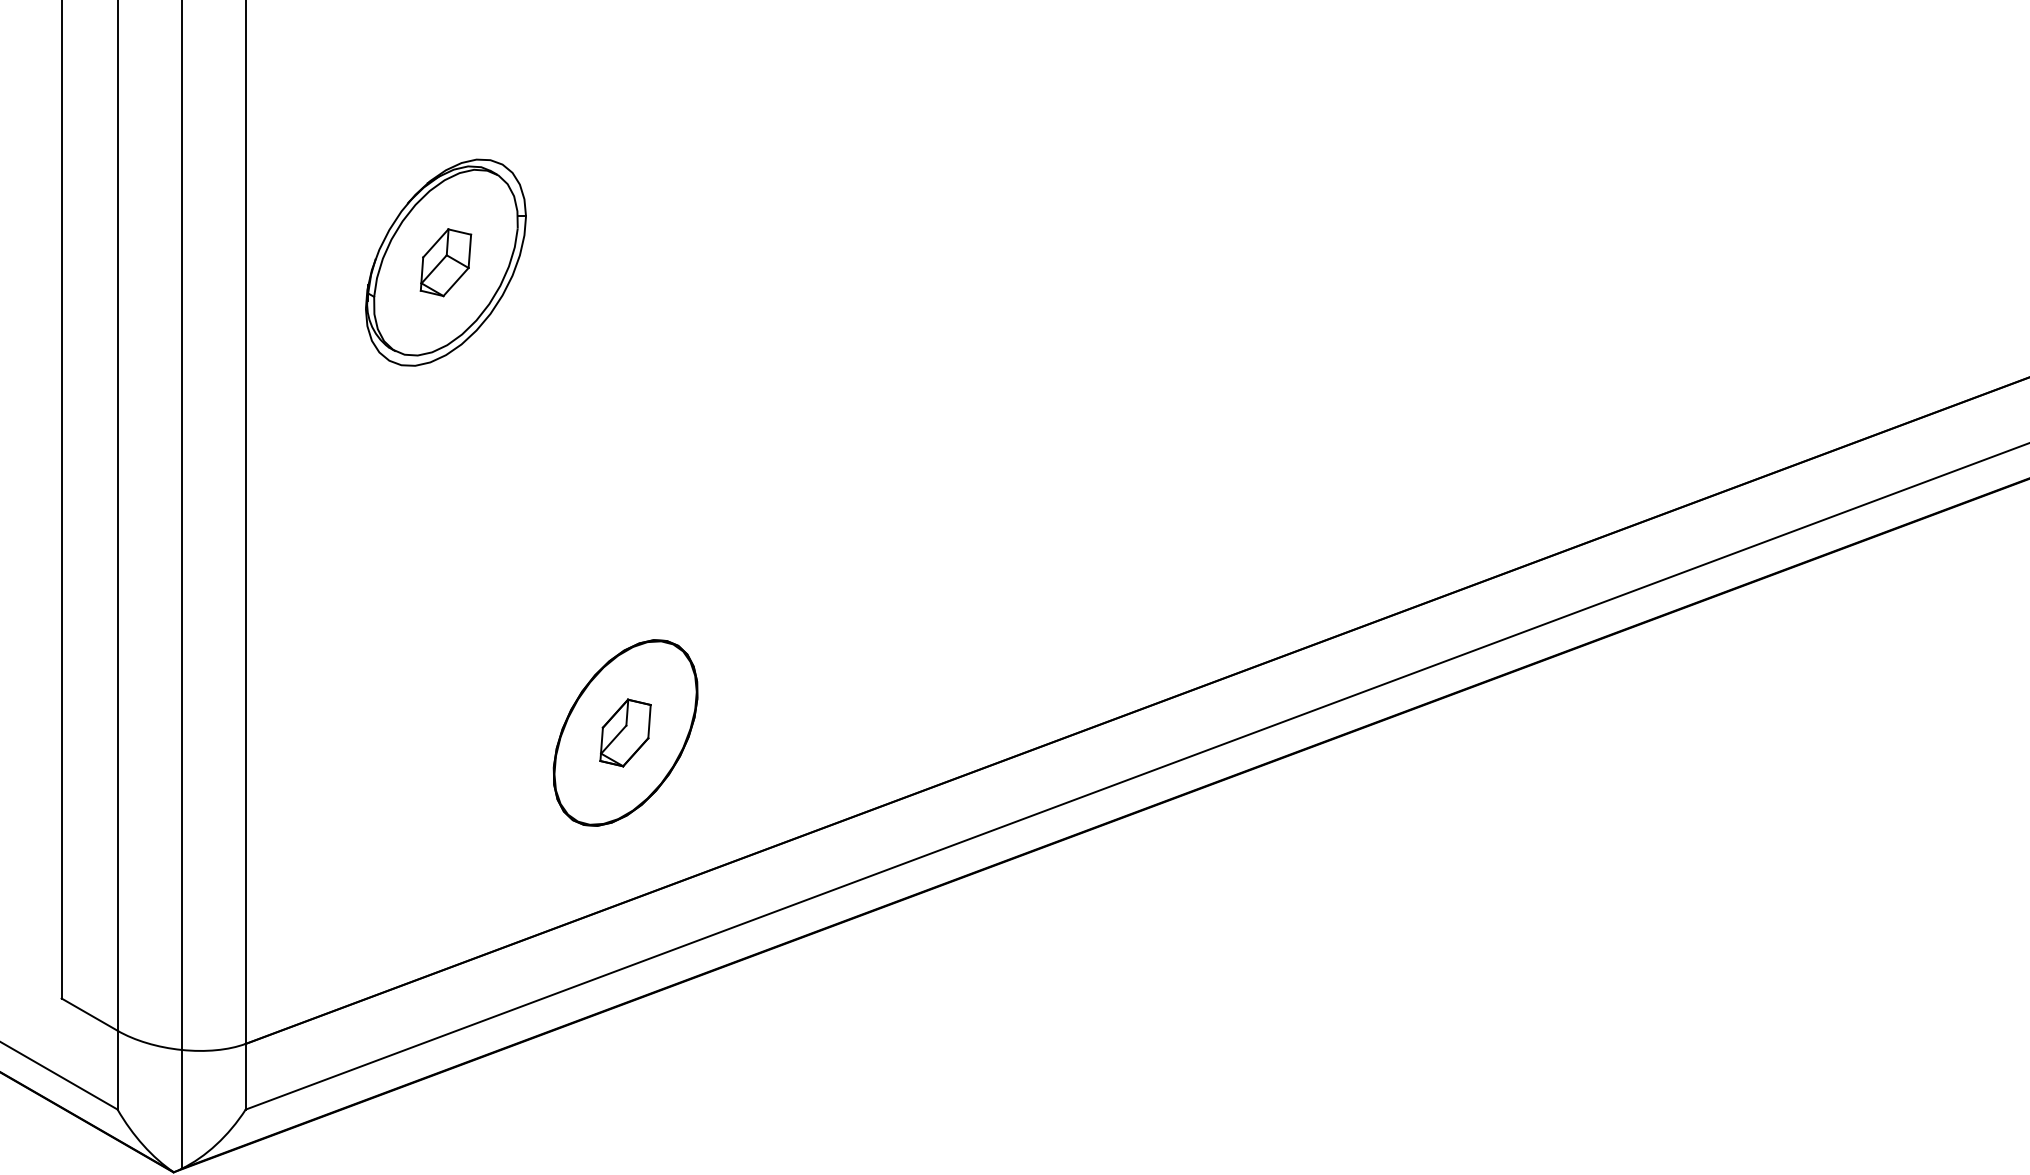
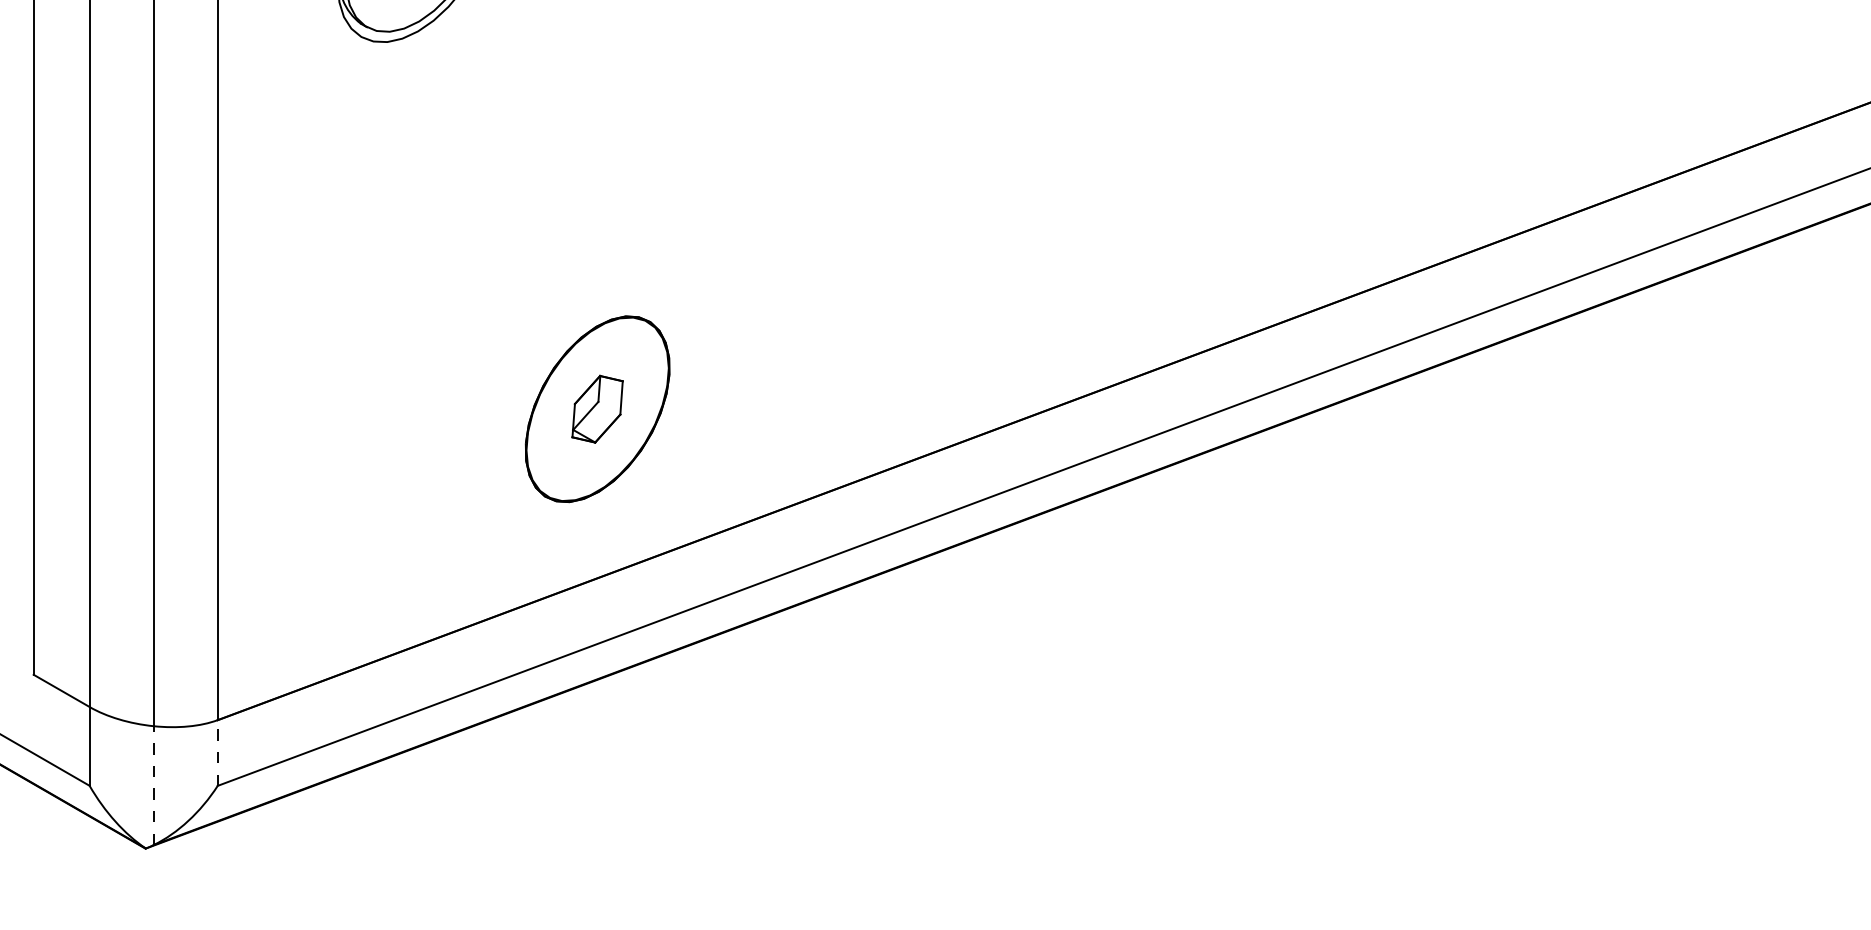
line: (245, 1076) -> (217, 752), solid -> dashed
line: (181, 1108) -> (153, 784), solid -> dashed

